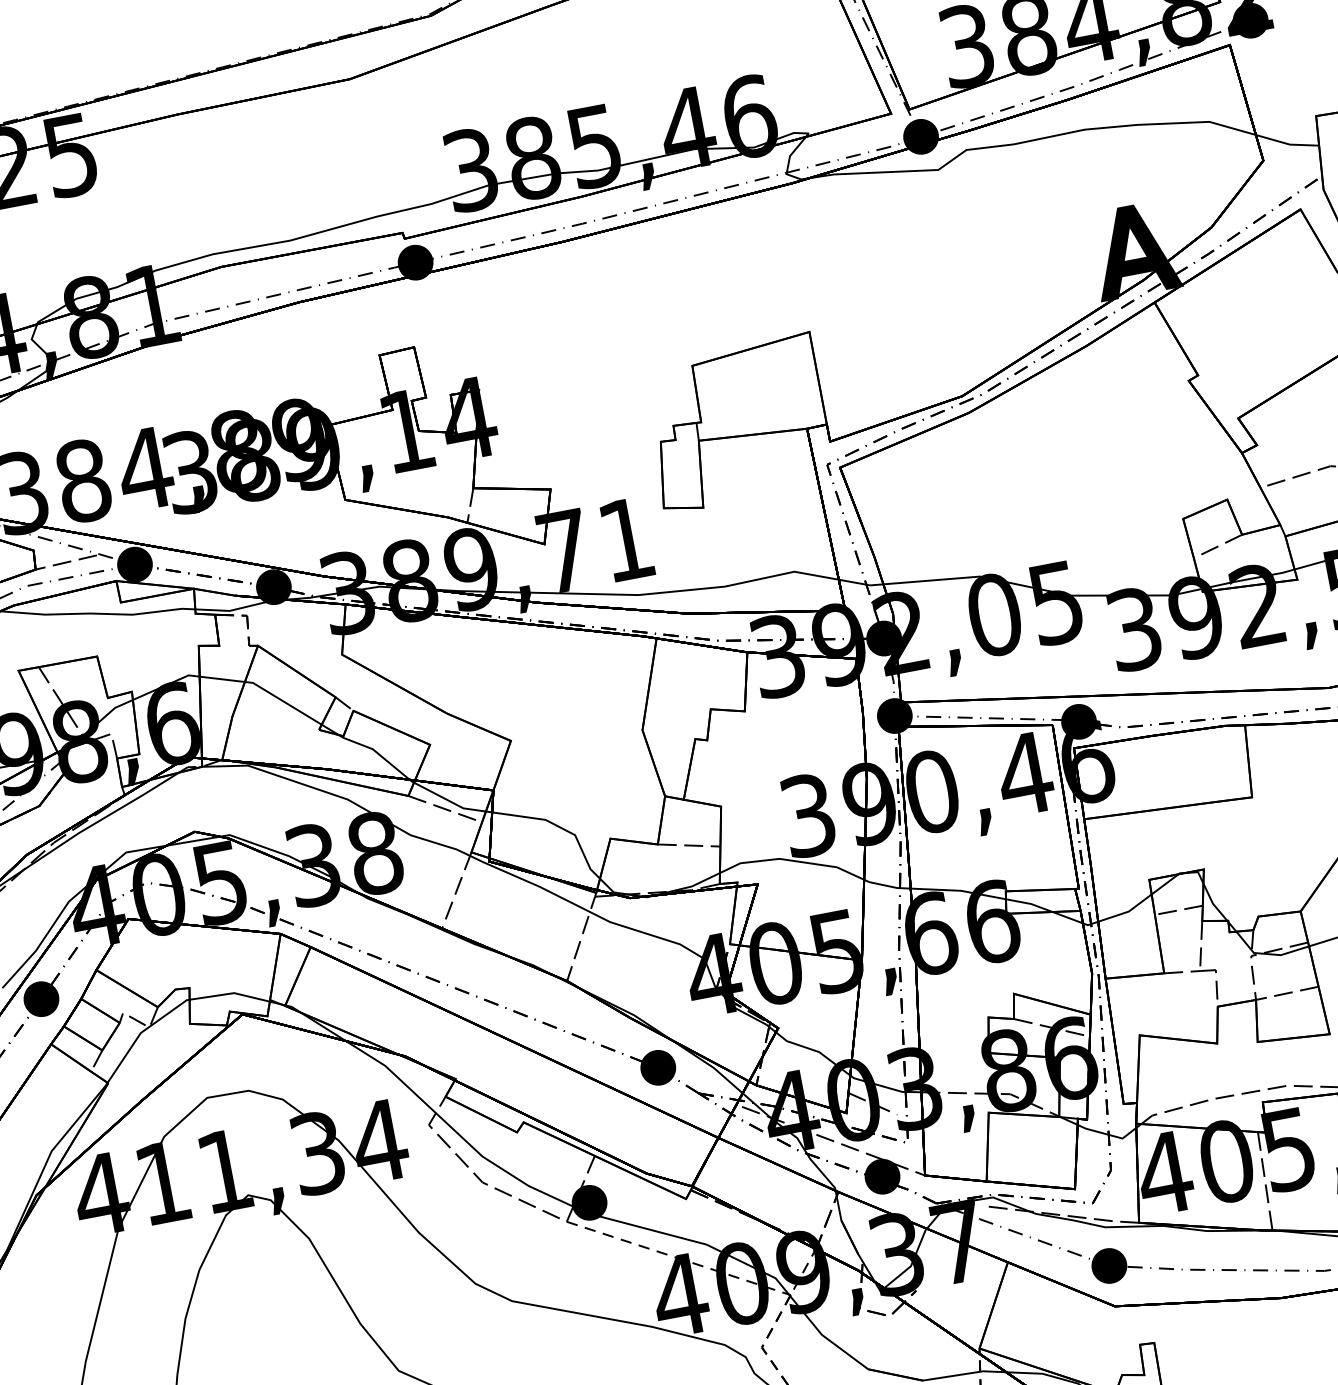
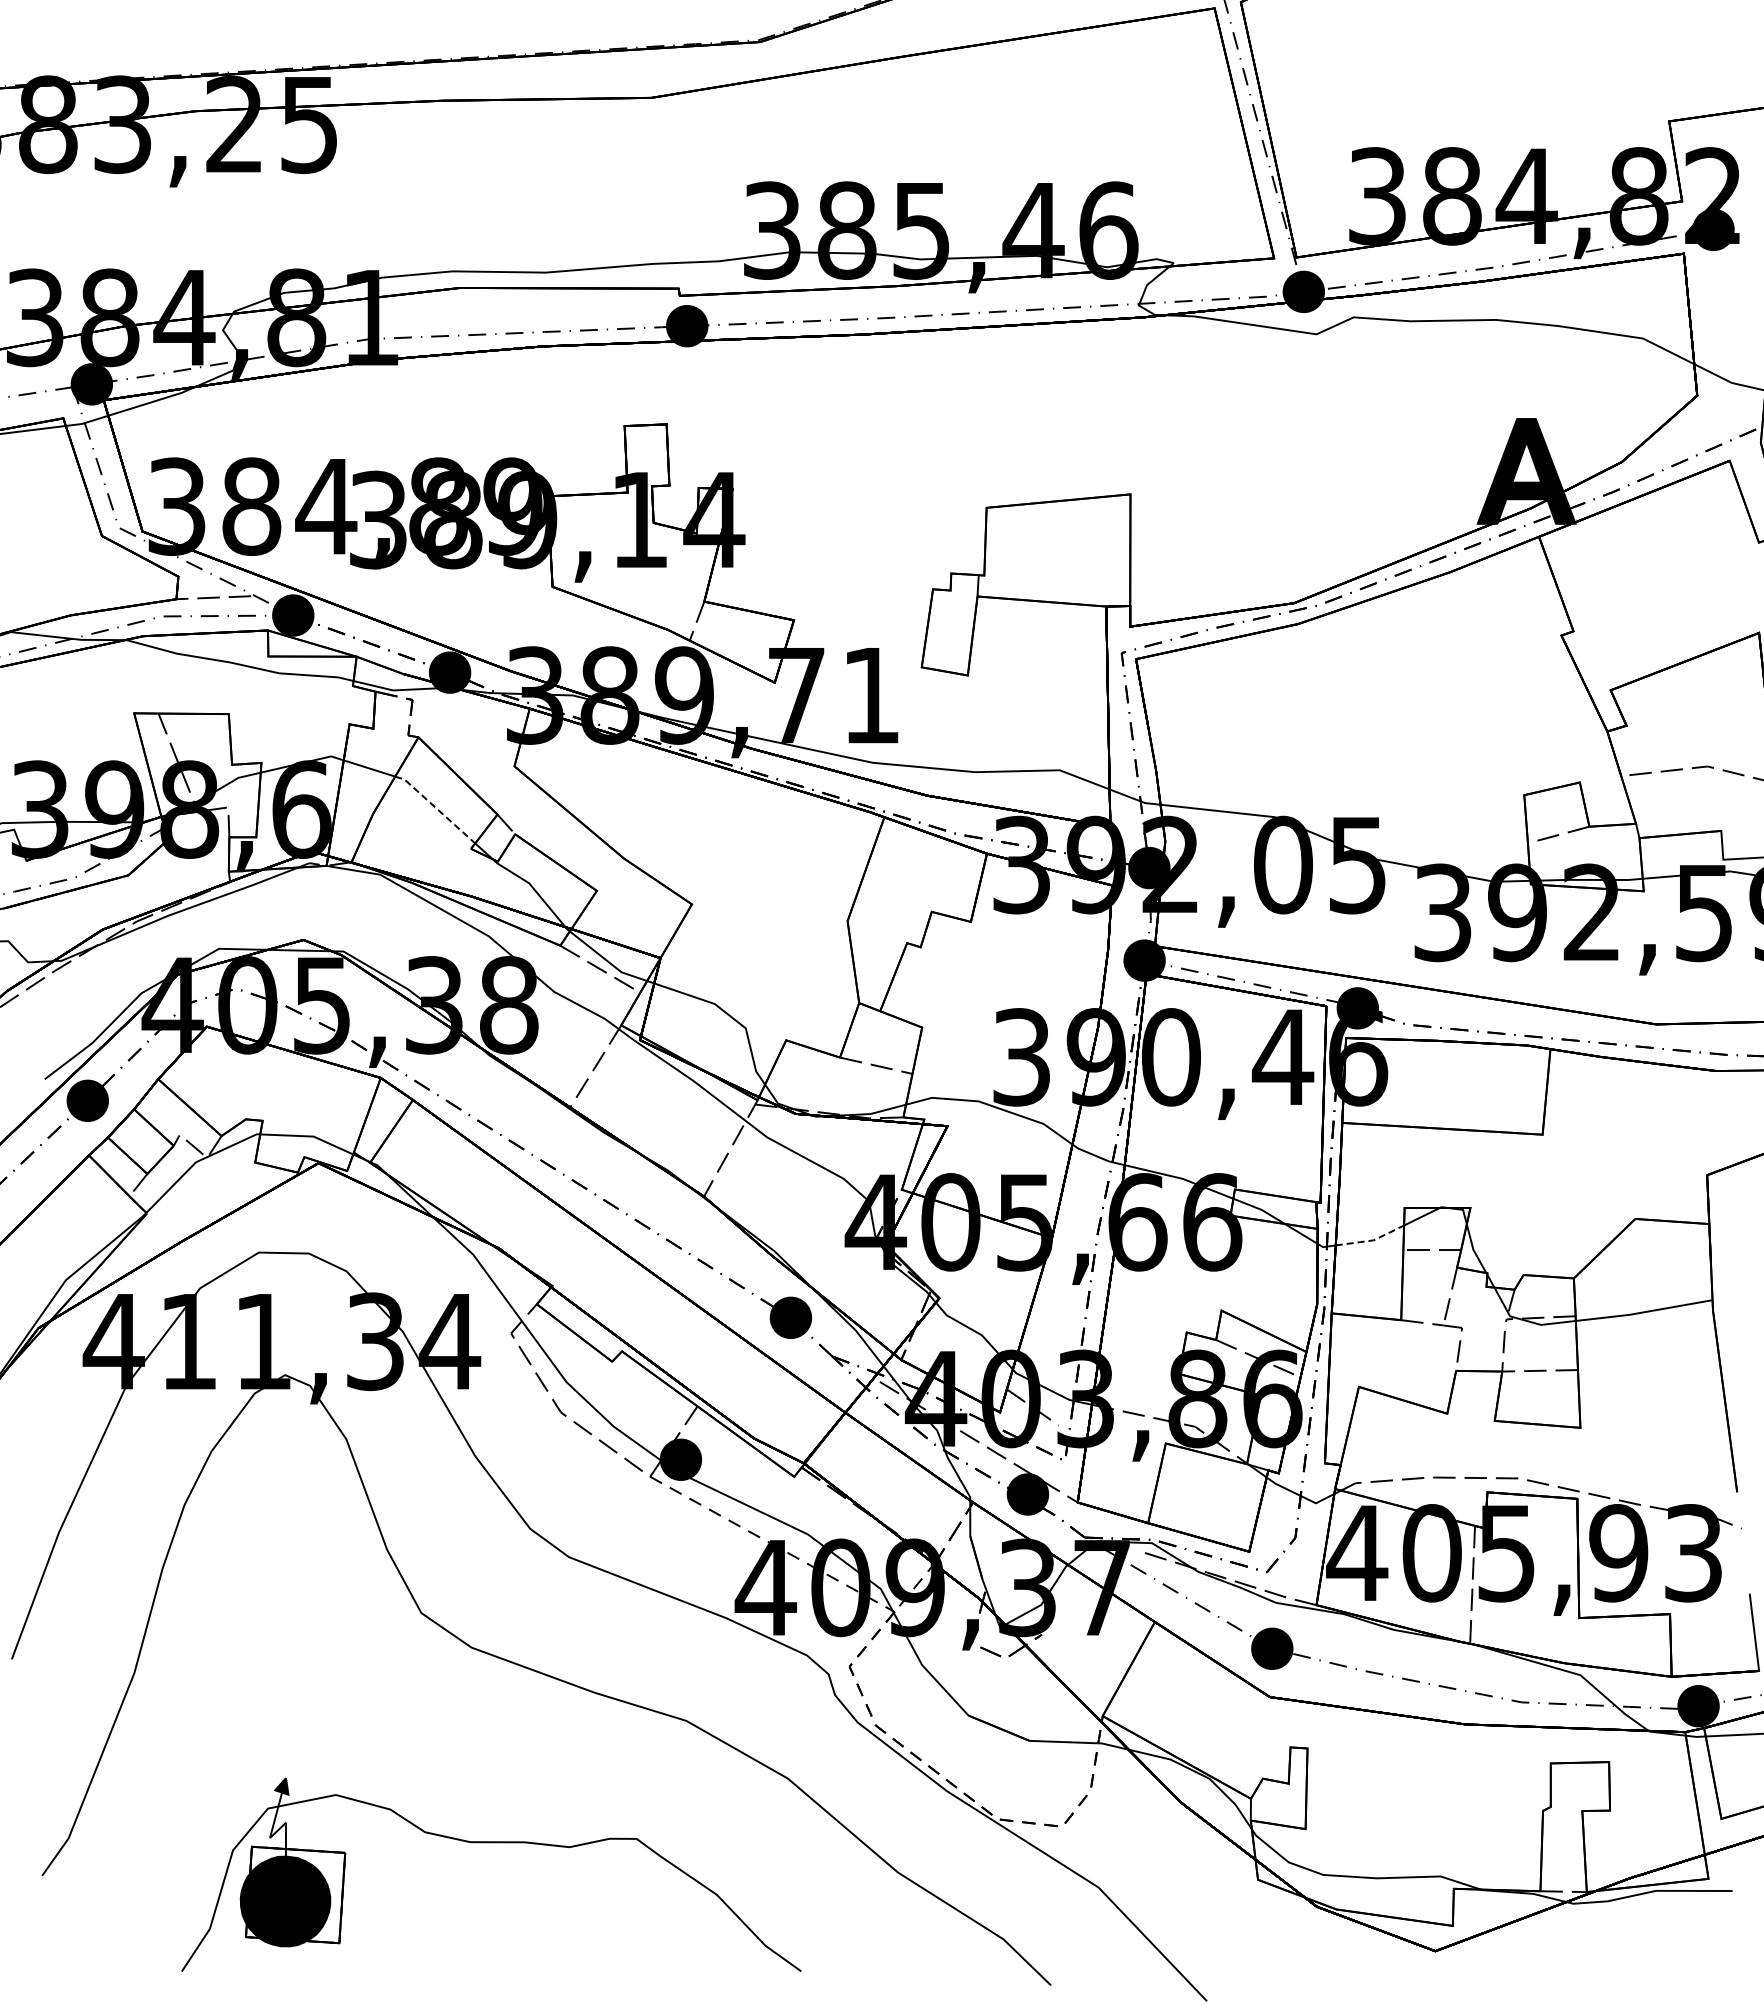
line: (284, 701) -> (436, 808), solid -> dashed
line: (1127, 912) -> (1371, 1240), solid -> dashed

